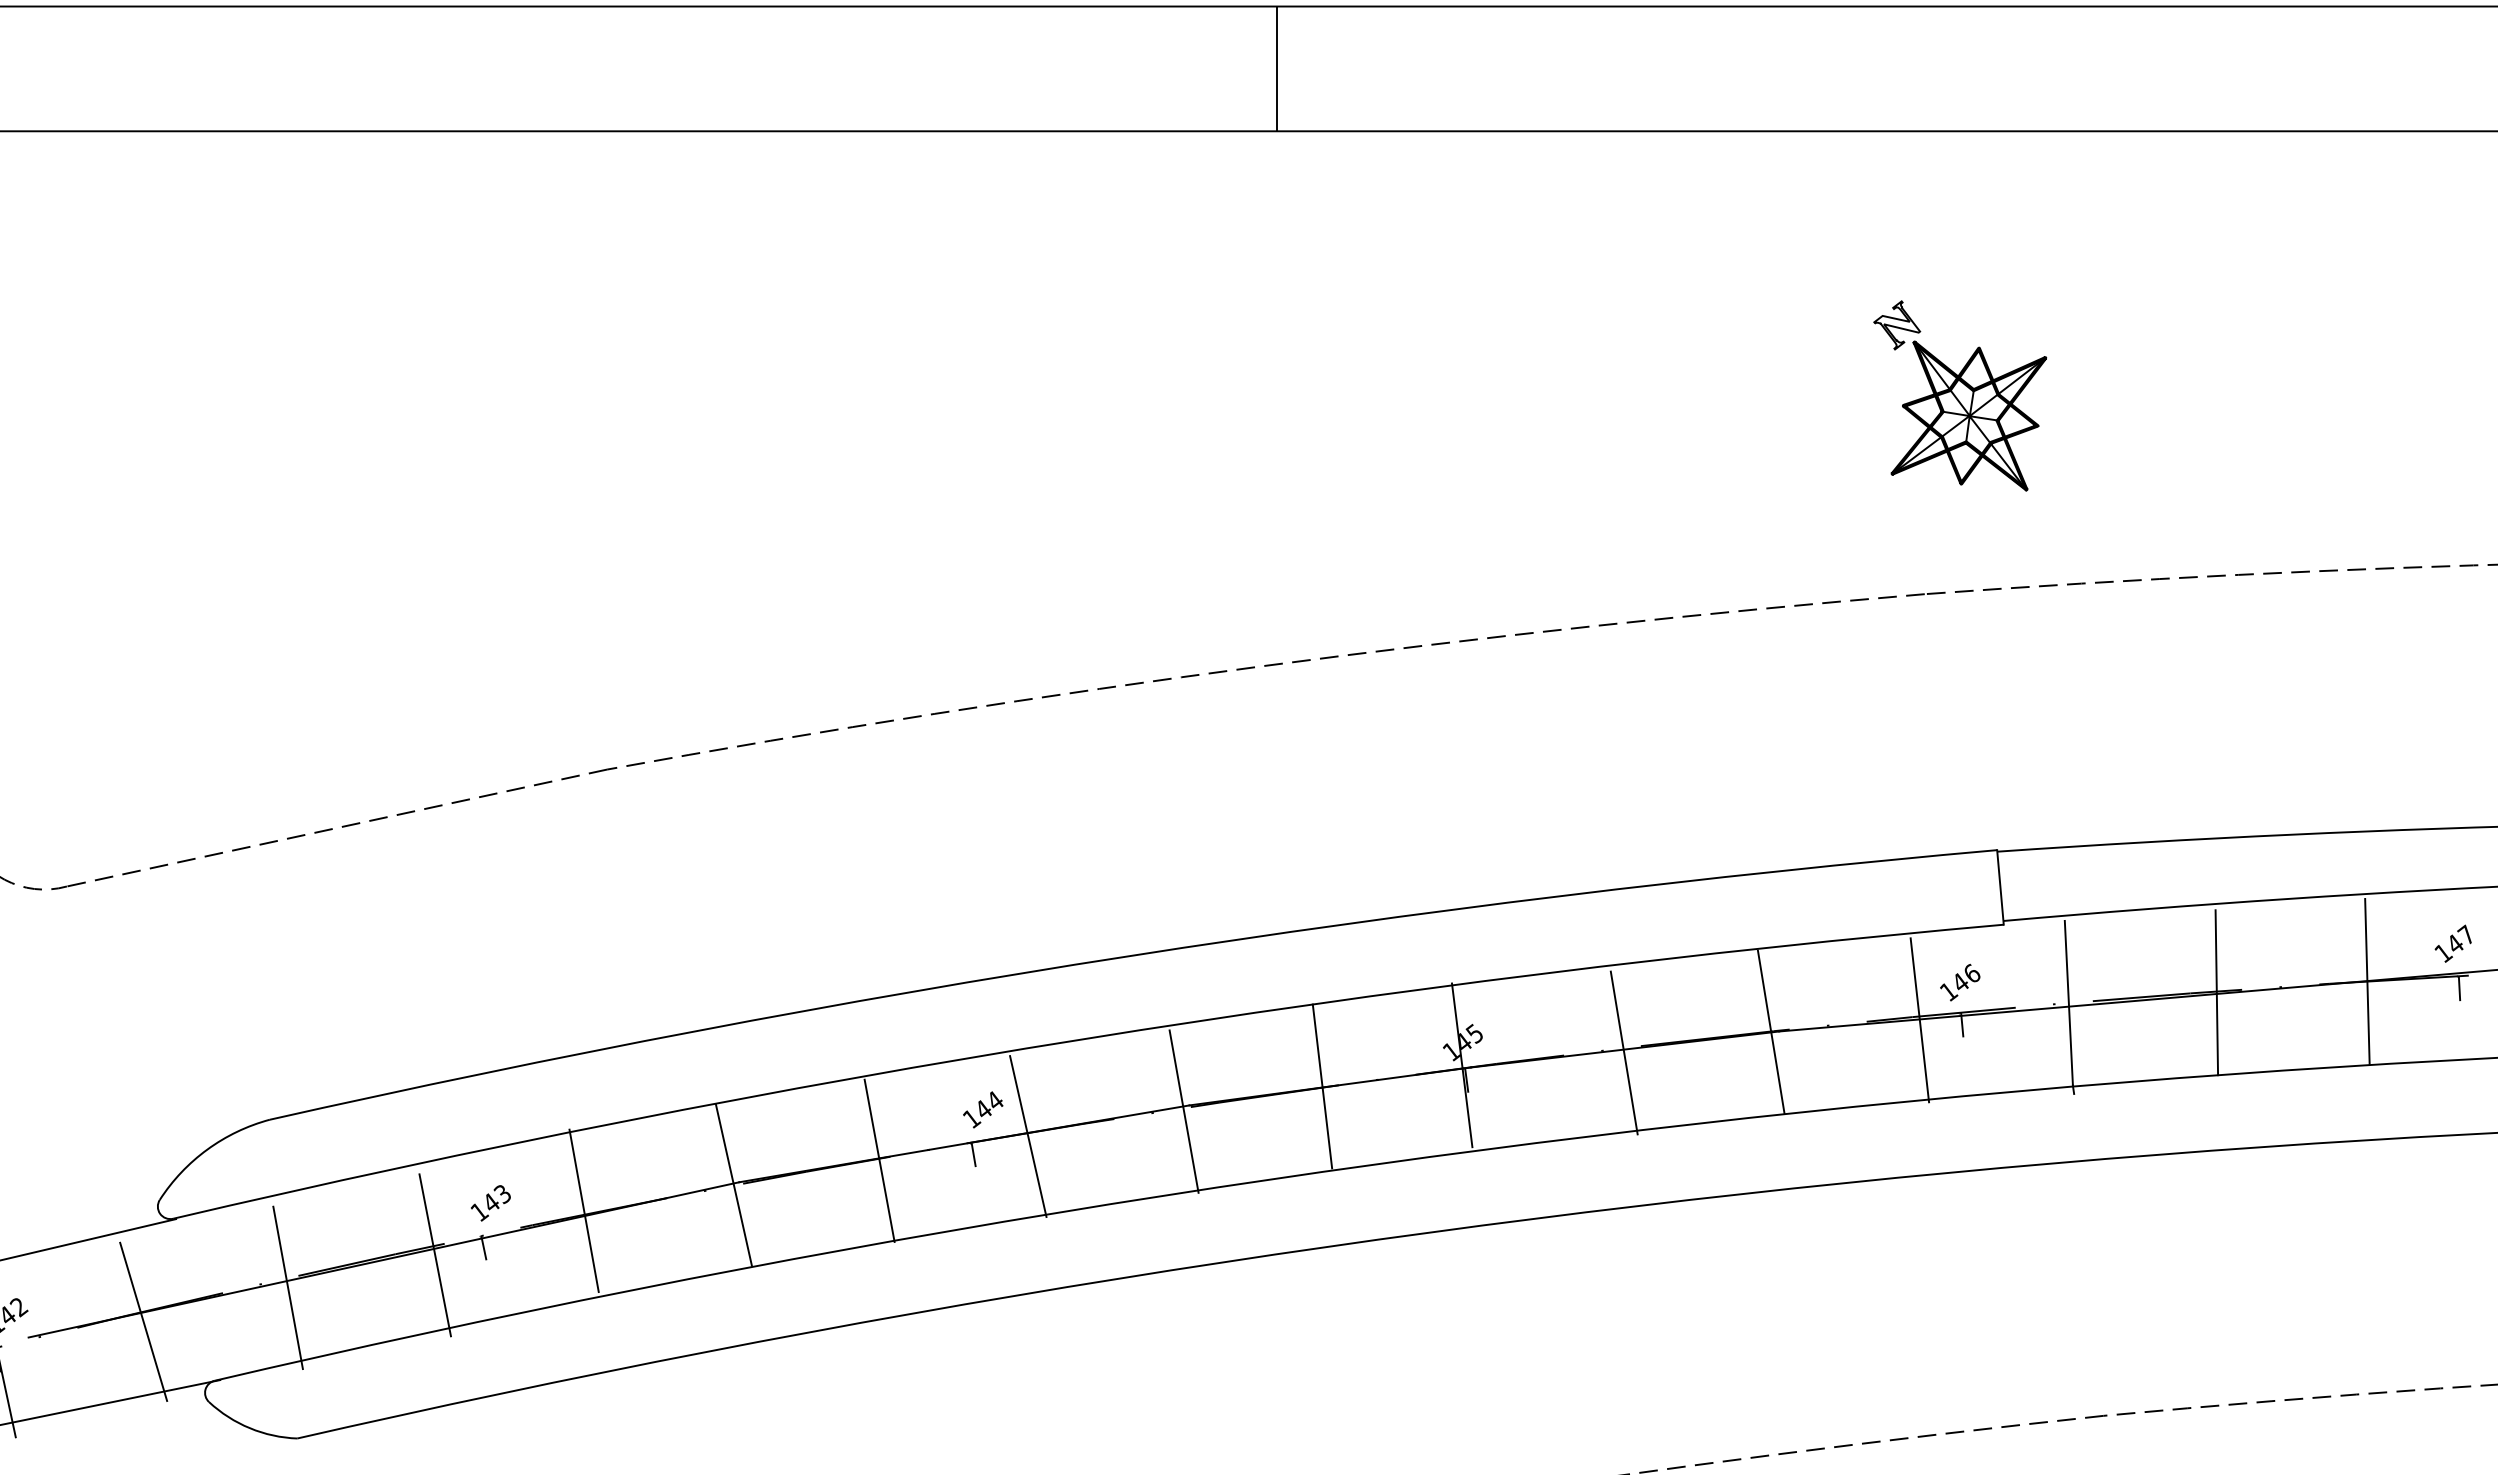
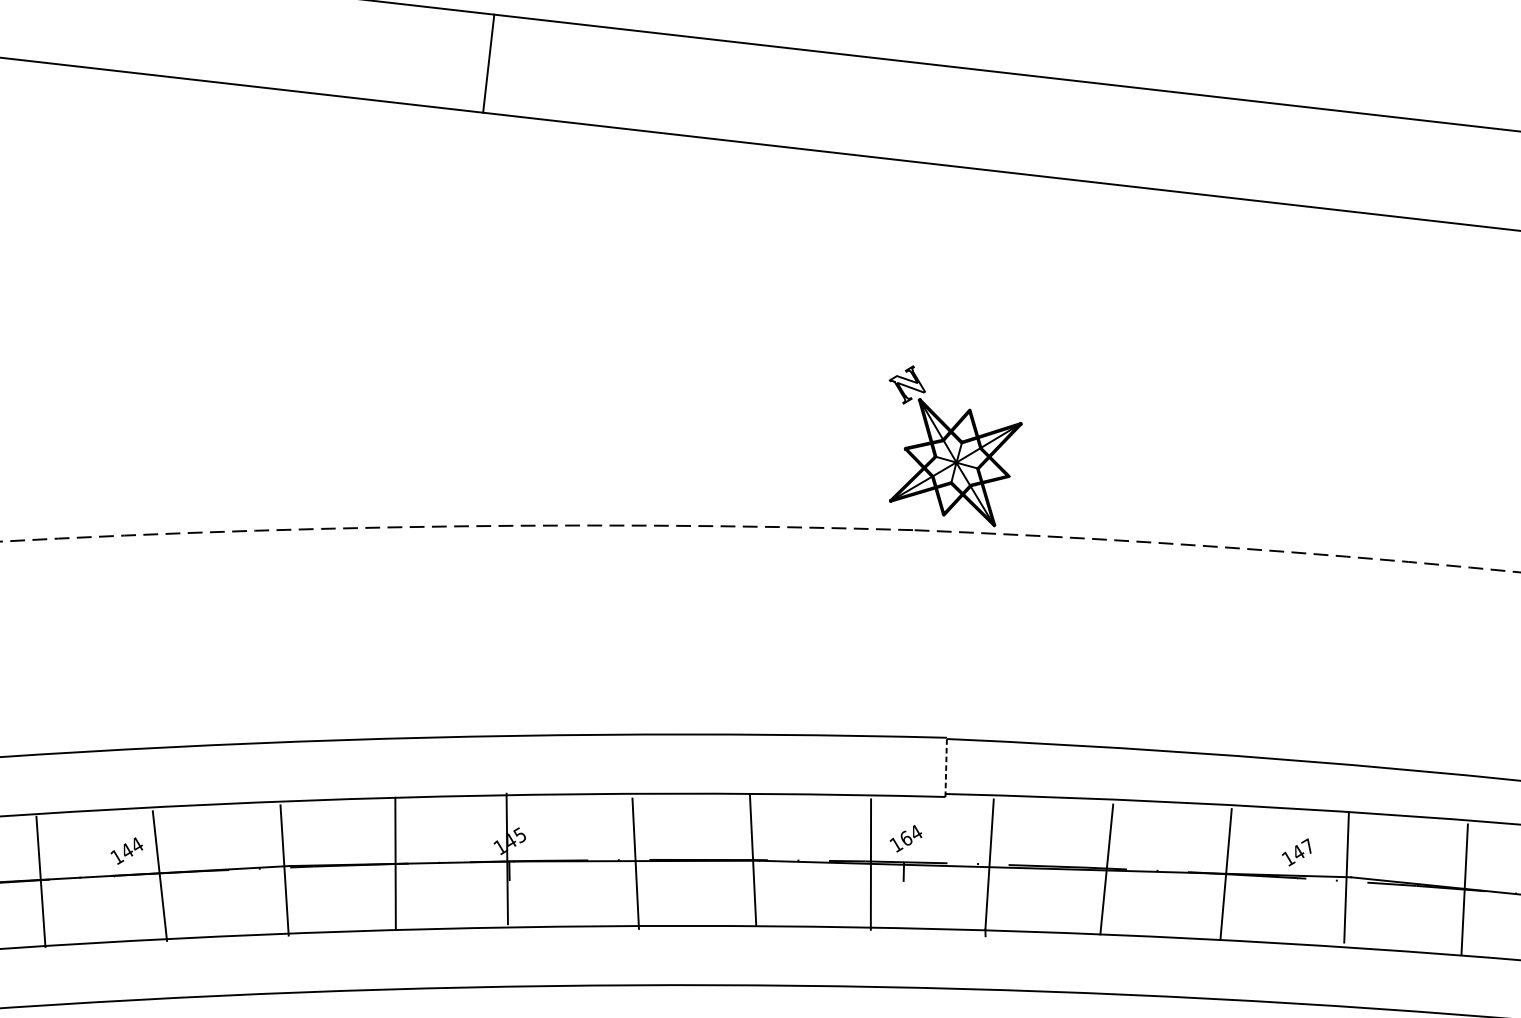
line: (1277, 68) -> (489, 63), moved
part: (1960, 395) -> (951, 445), moved
line: (2000, 886) -> (946, 766), solid -> dashed
text: (1966, 977) -> (911, 835), 146 -> 164
line: (2459, 988) -> (1297, 887), removed
line: (973, 1154) -> (115, 885), removed

